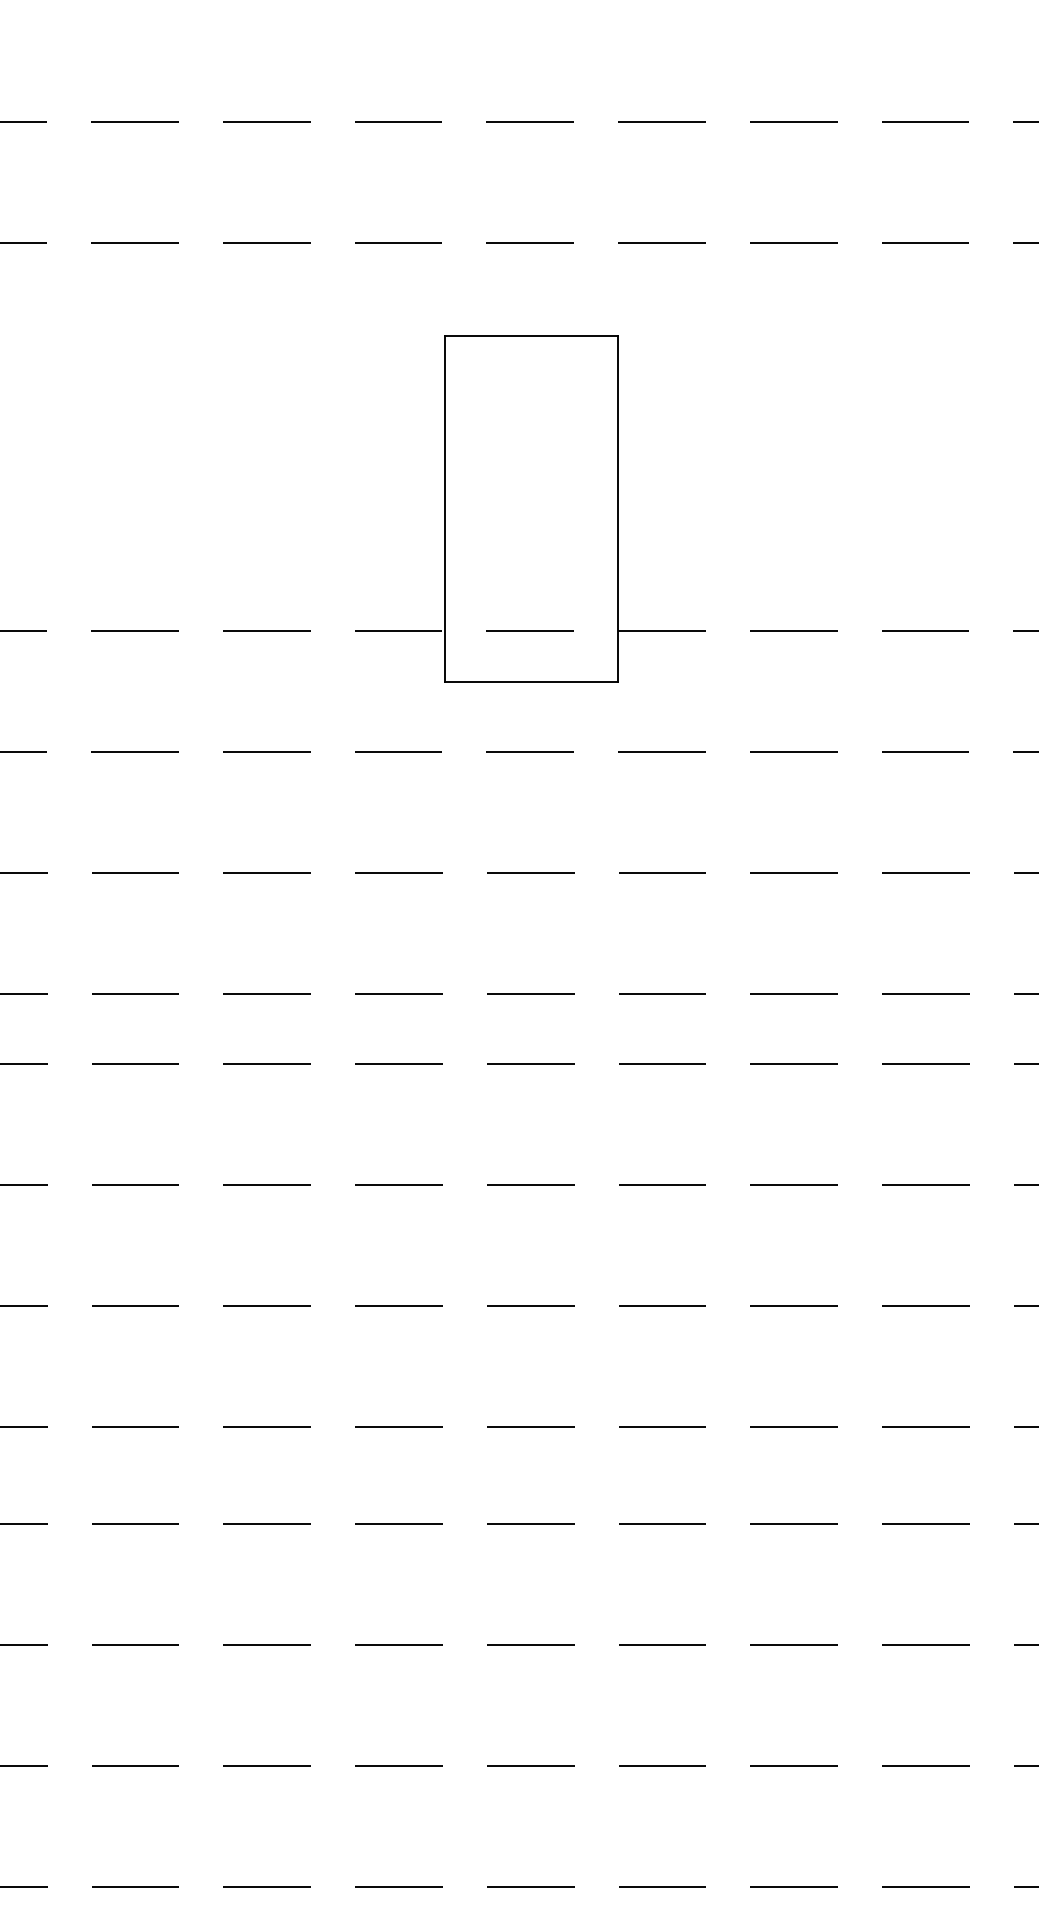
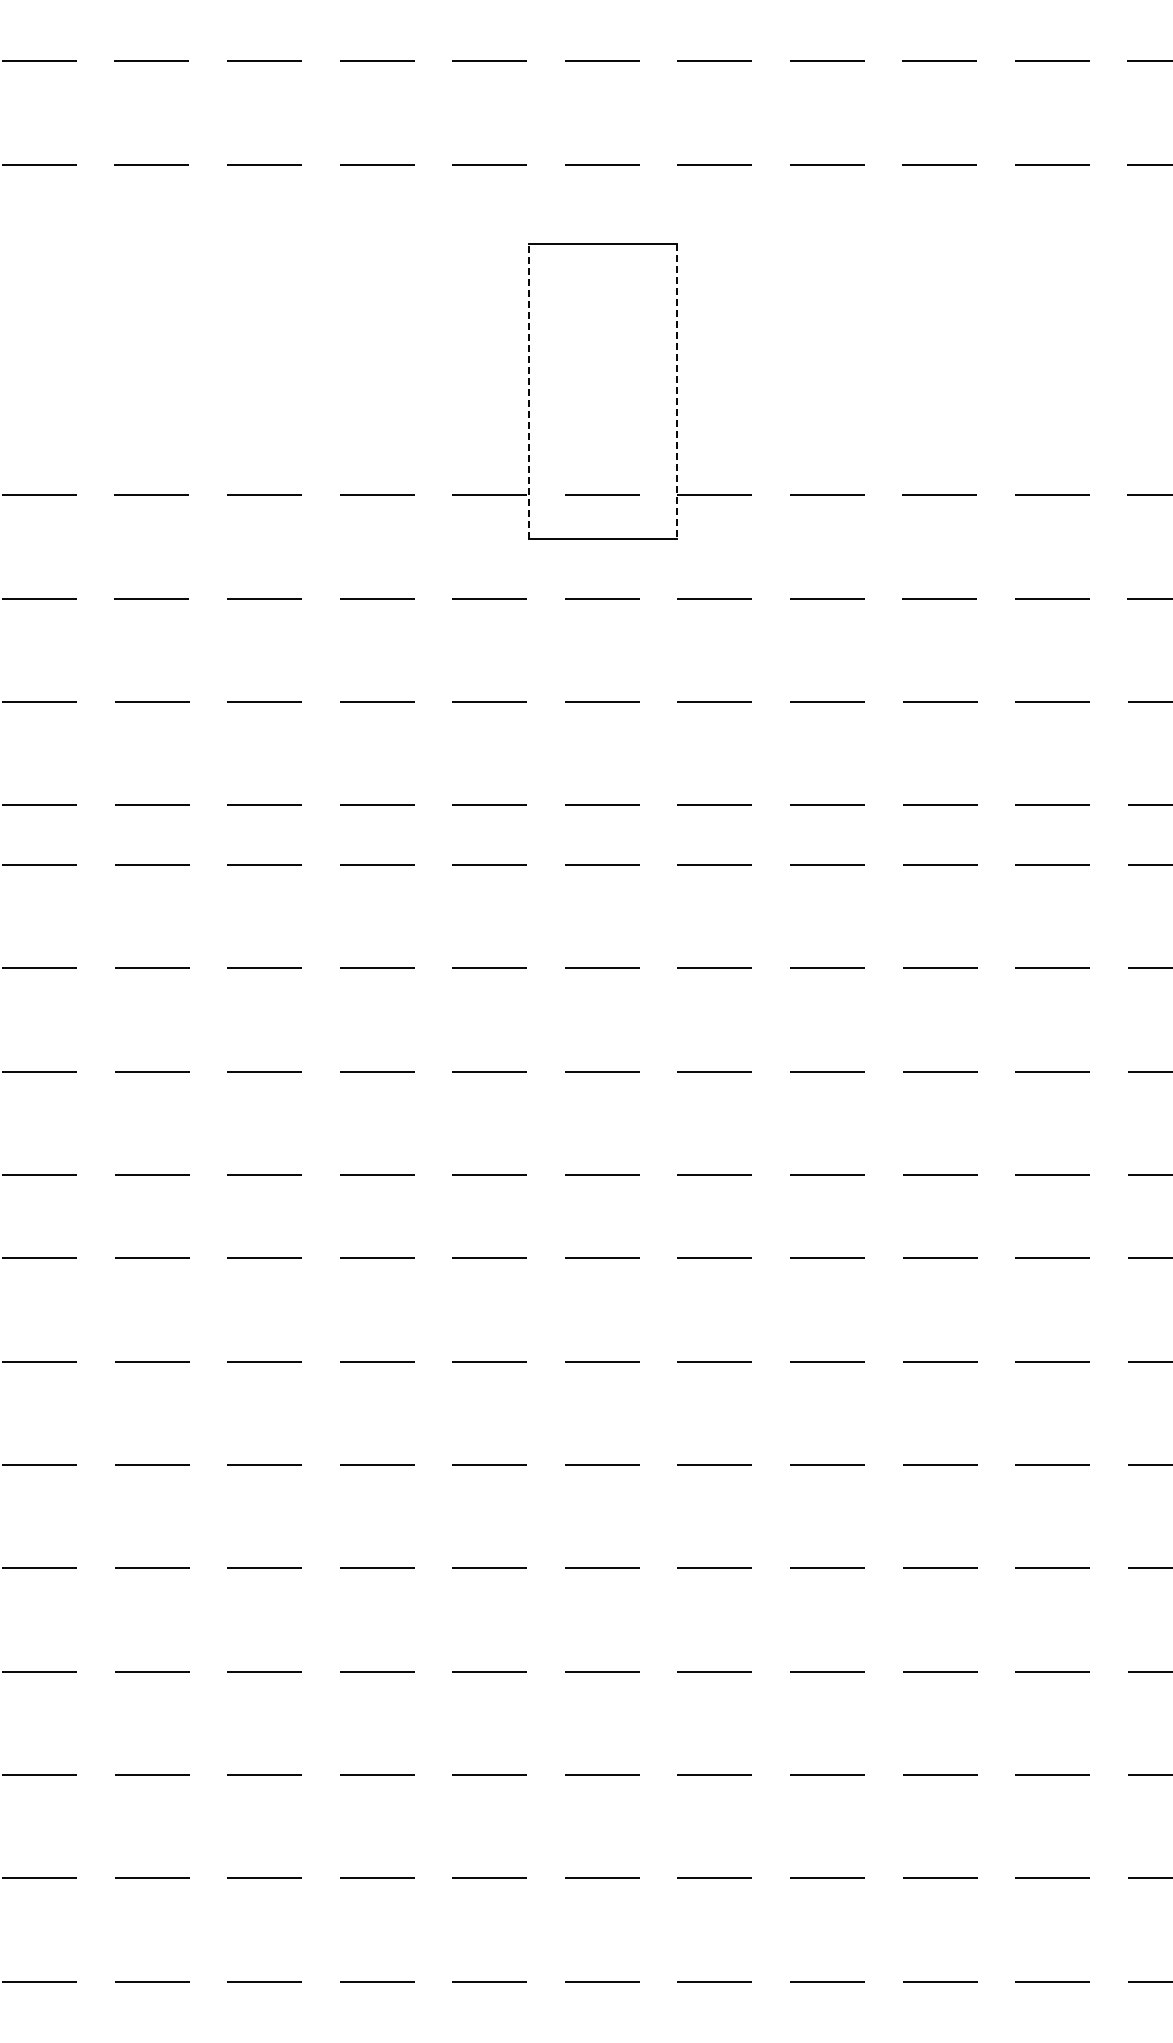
line: (445, 509) -> (529, 391), solid -> dashed
line: (617, 509) -> (676, 391), solid -> dashed

